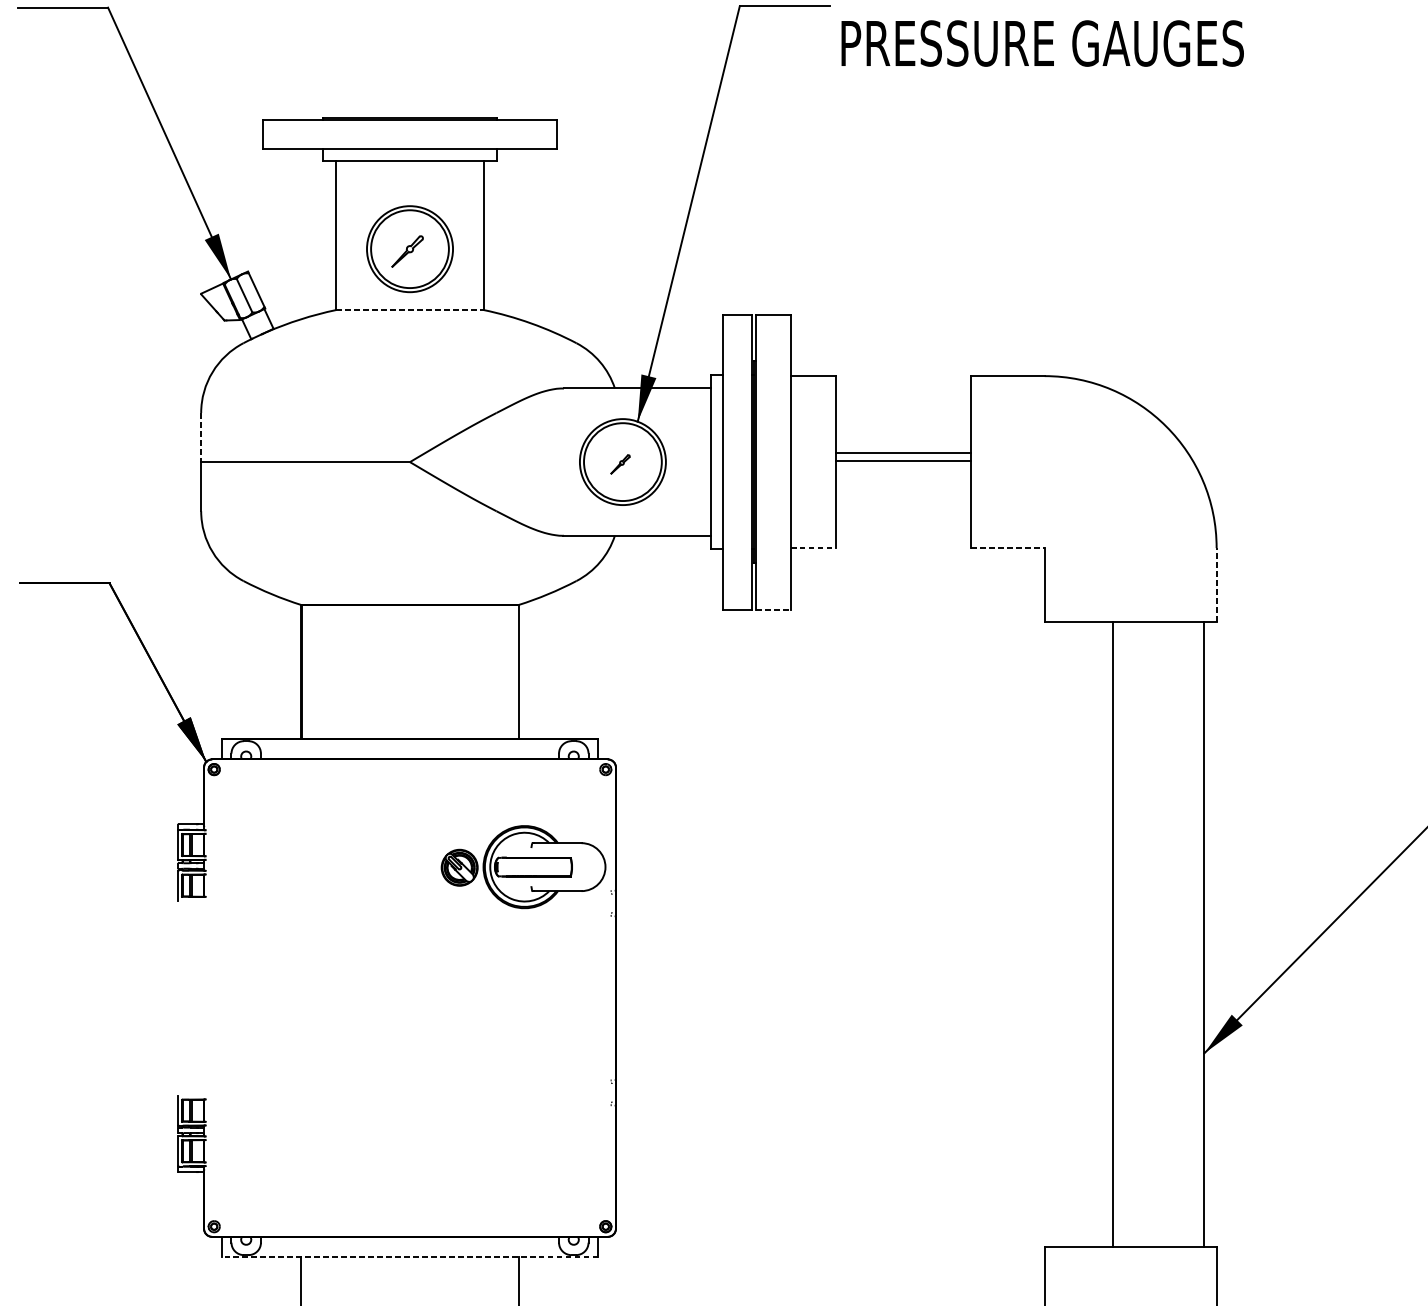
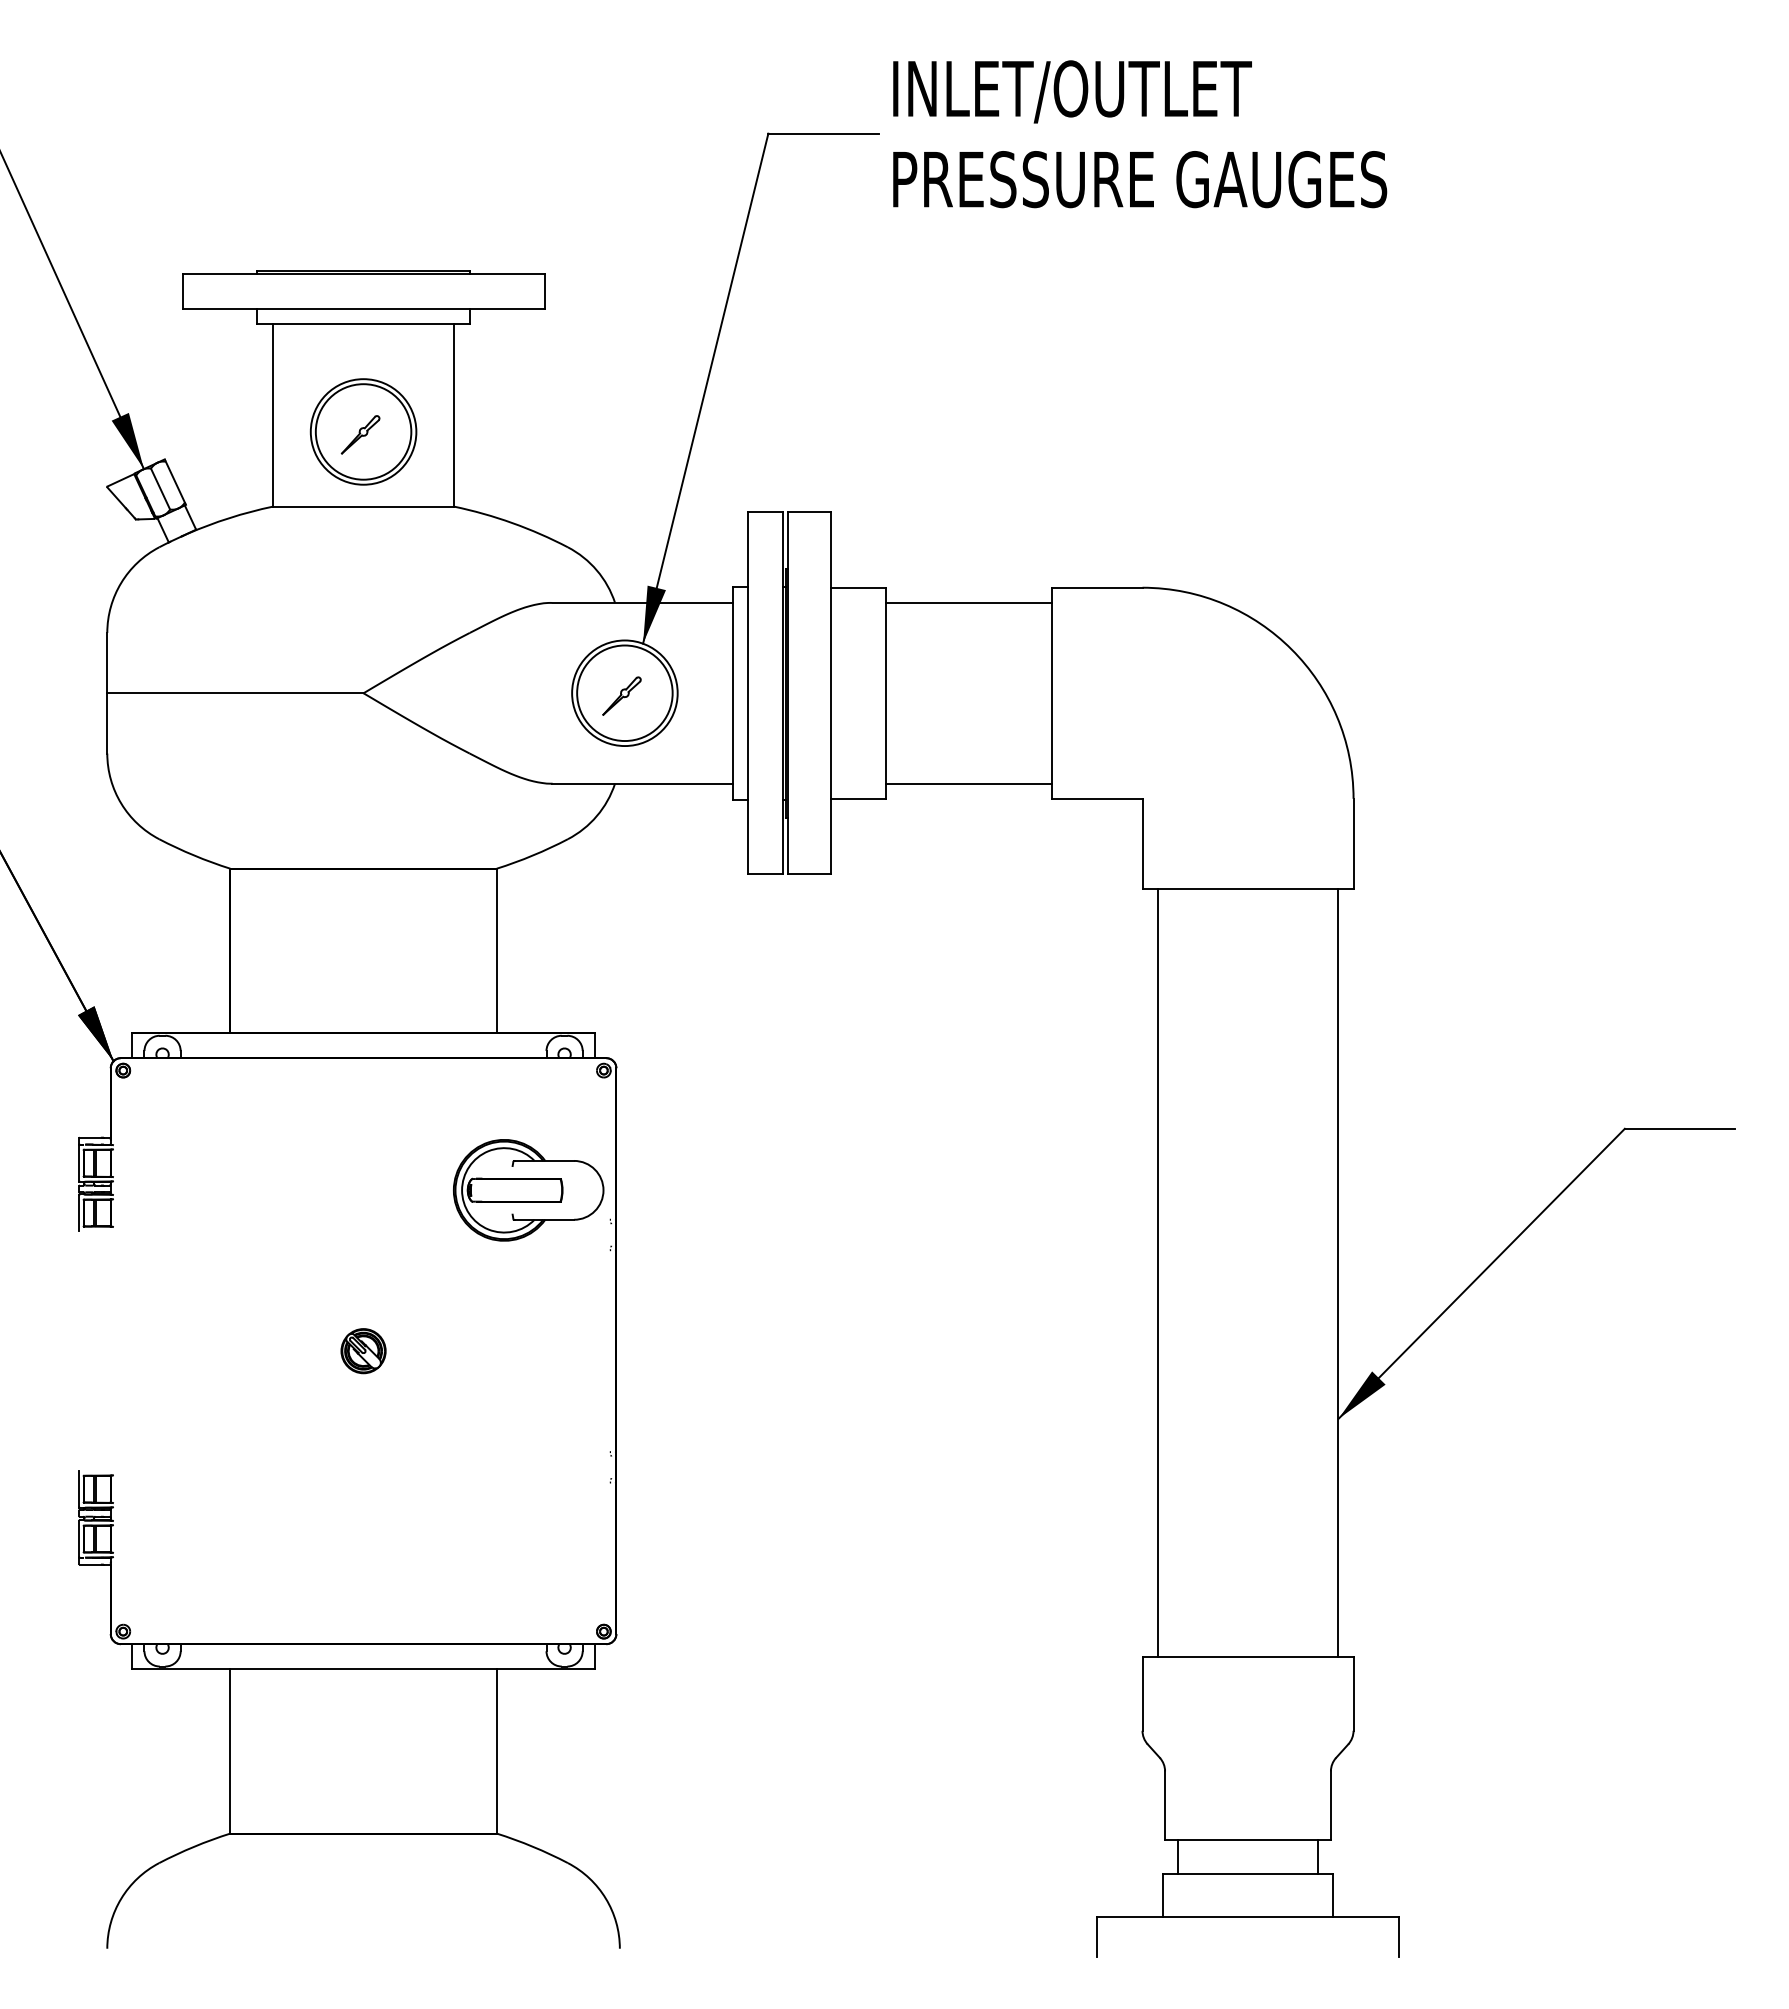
line: (410, 309) -> (364, 506), dashed -> solid
line: (201, 437) -> (107, 663), dashed -> solid
line: (903, 452) -> (969, 783), moved
line: (903, 460) -> (969, 602), moved
part: (620, 463) -> (621, 695), size x1.67
line: (813, 547) -> (858, 798), dashed -> solid
line: (1008, 547) -> (1097, 798), dashed -> solid
line: (1216, 584) -> (1353, 843), dashed -> solid
line: (774, 609) -> (810, 874), dashed -> solid
part: (459, 868) -> (363, 1351), moved
line: (1113, 934) -> (1157, 1272), moved
line: (409, 1257) -> (363, 1669), dashed -> solid

